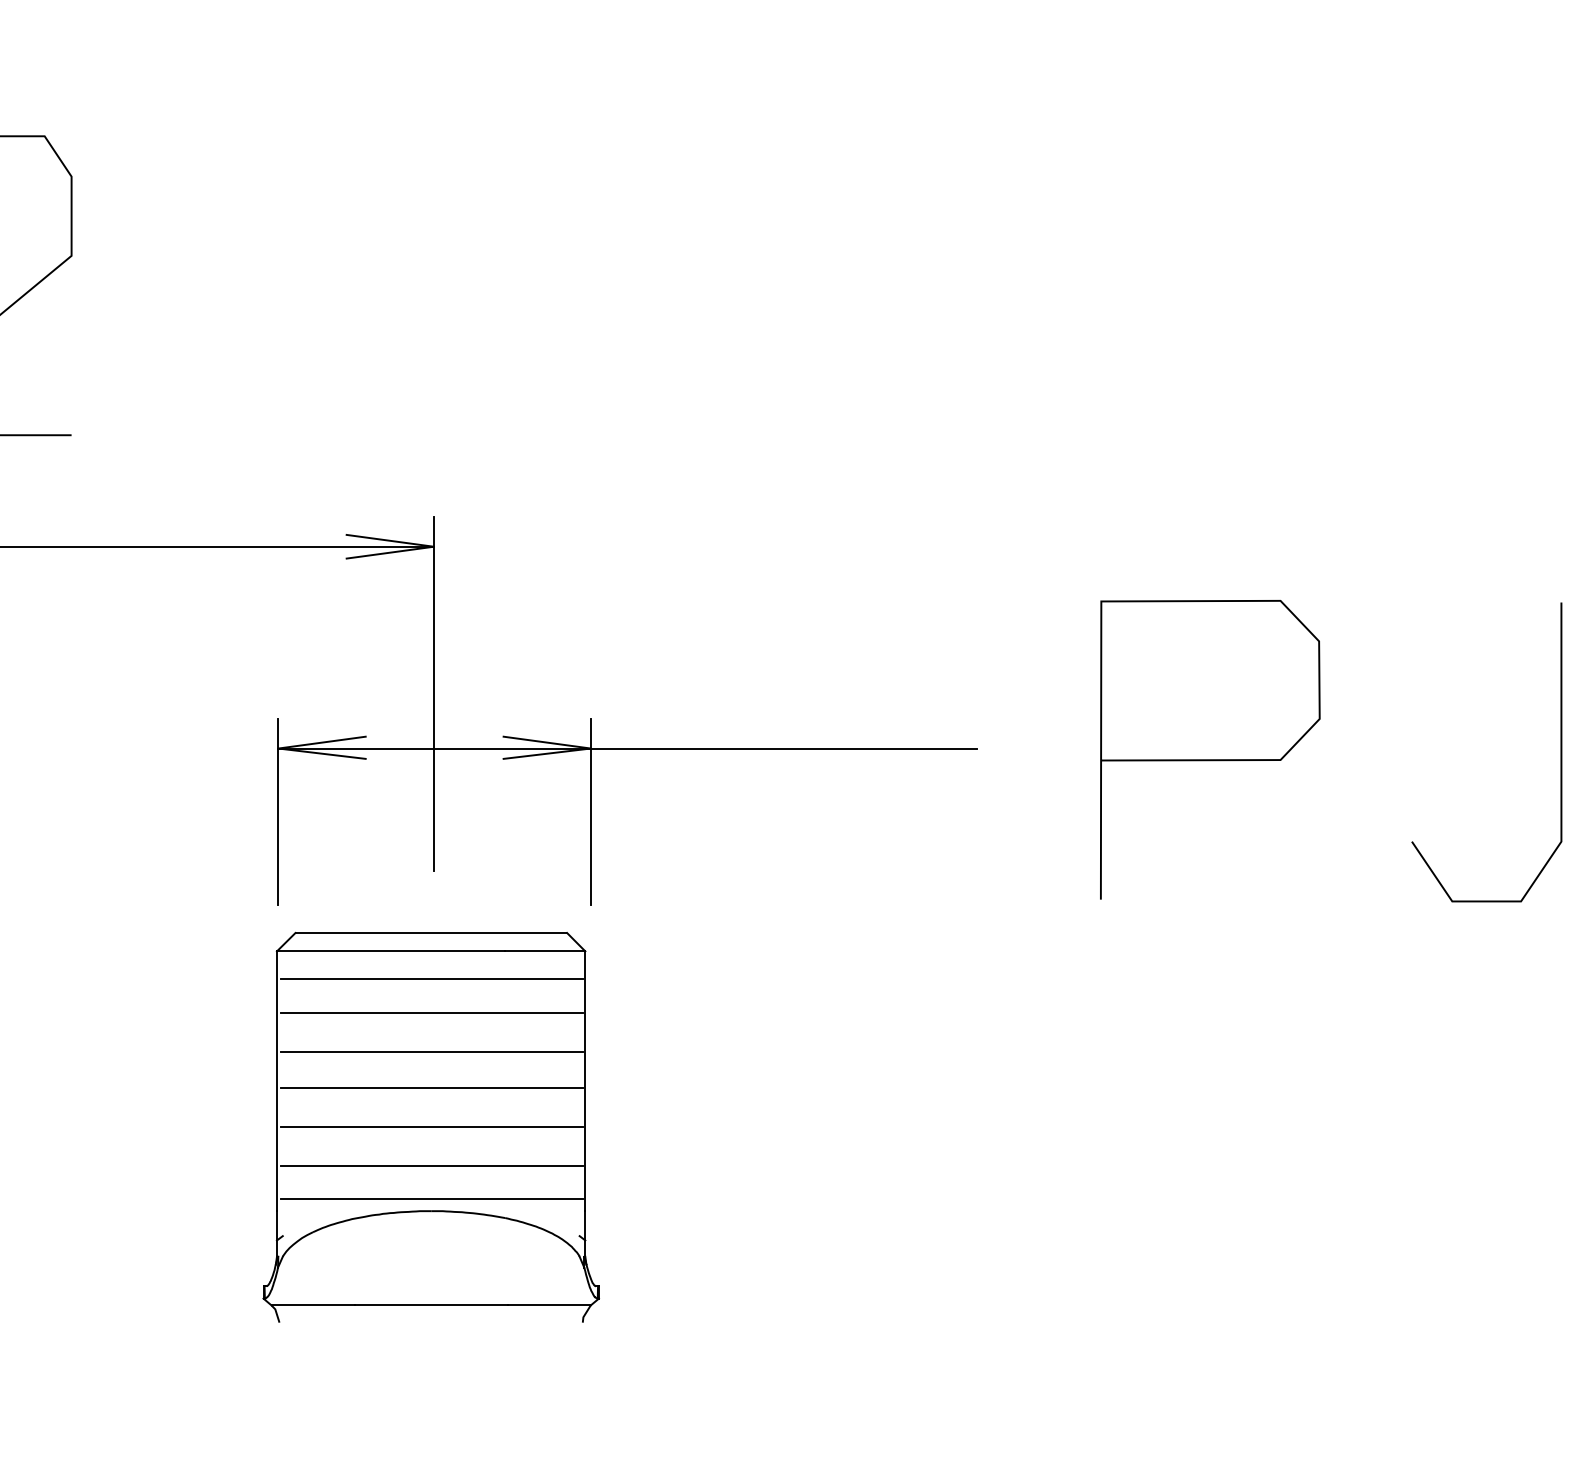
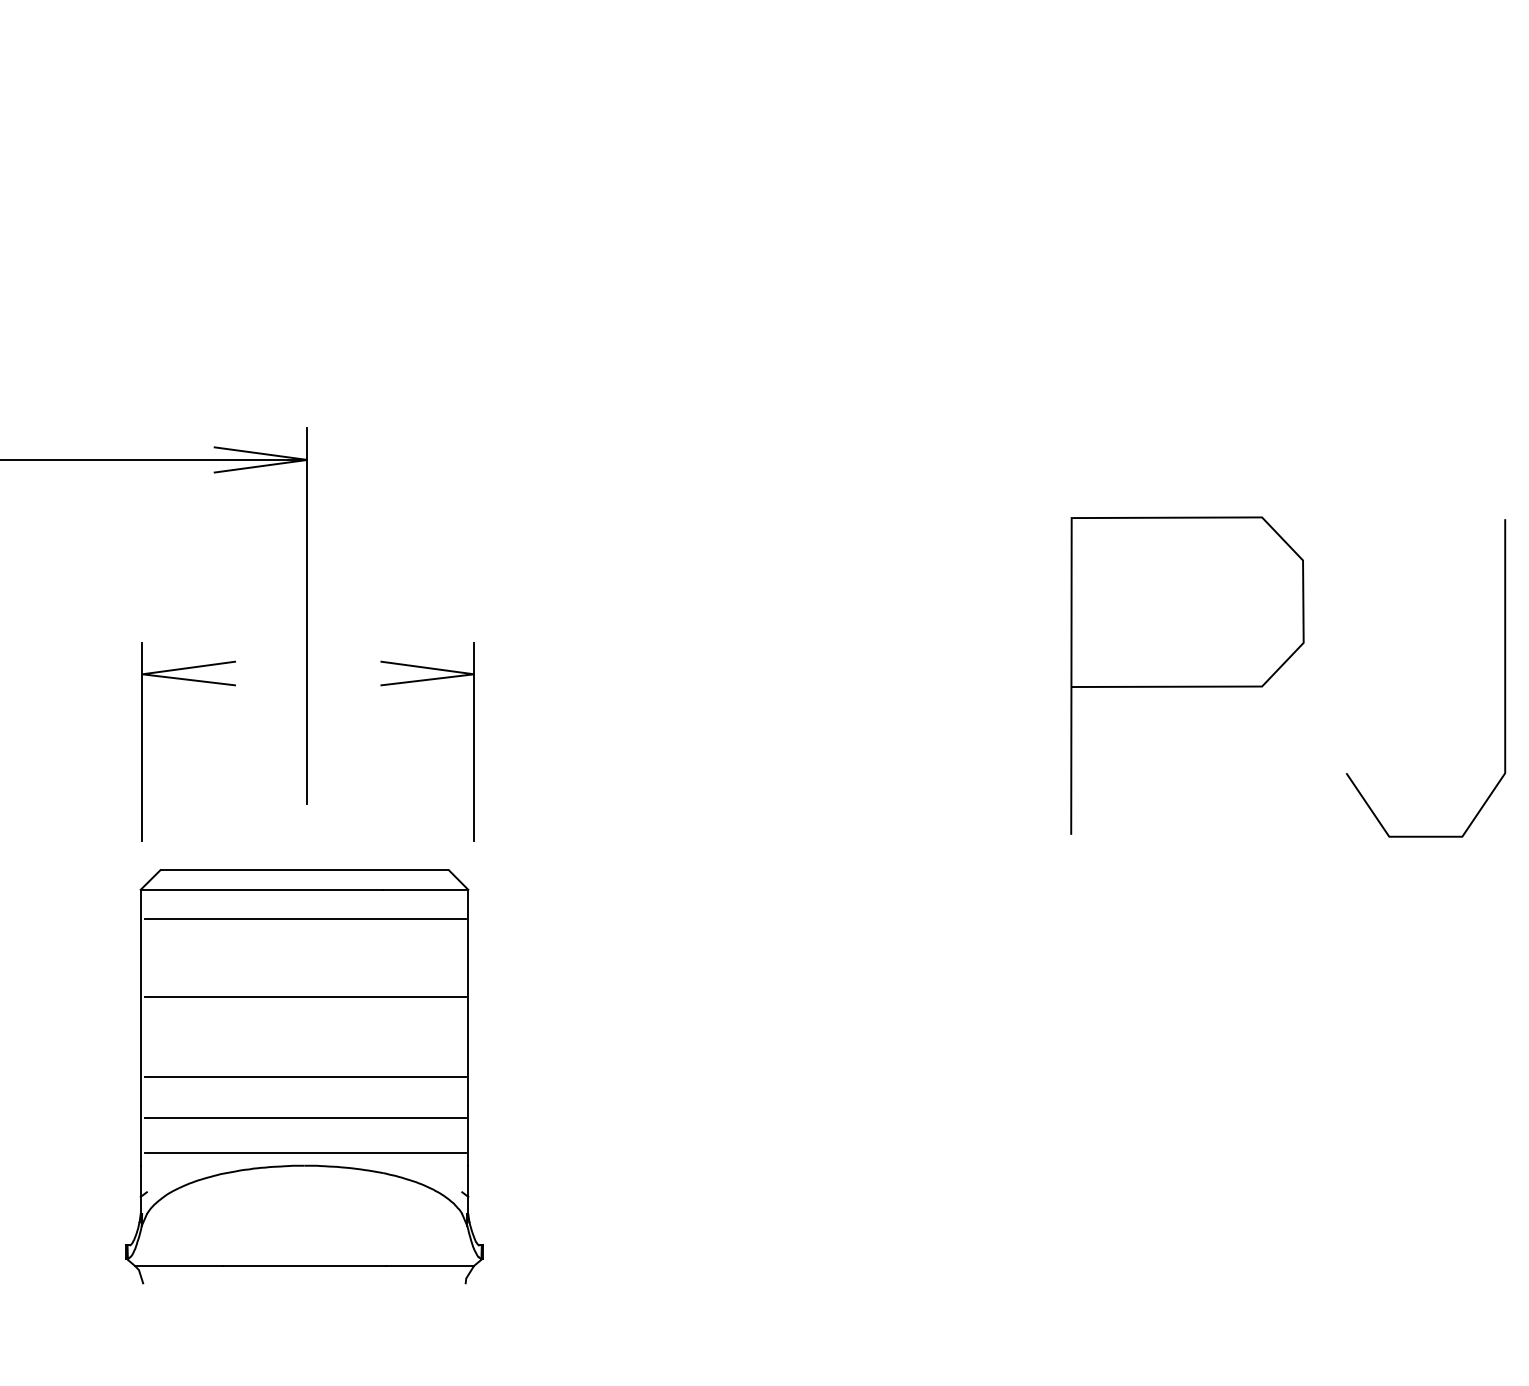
line: (627, 748) -> (513, 674), removed
curve: (1210, 759) -> (1187, 685), moved
line: (431, 1013) -> (304, 955), removed
line: (431, 1088) -> (304, 1035), removed

